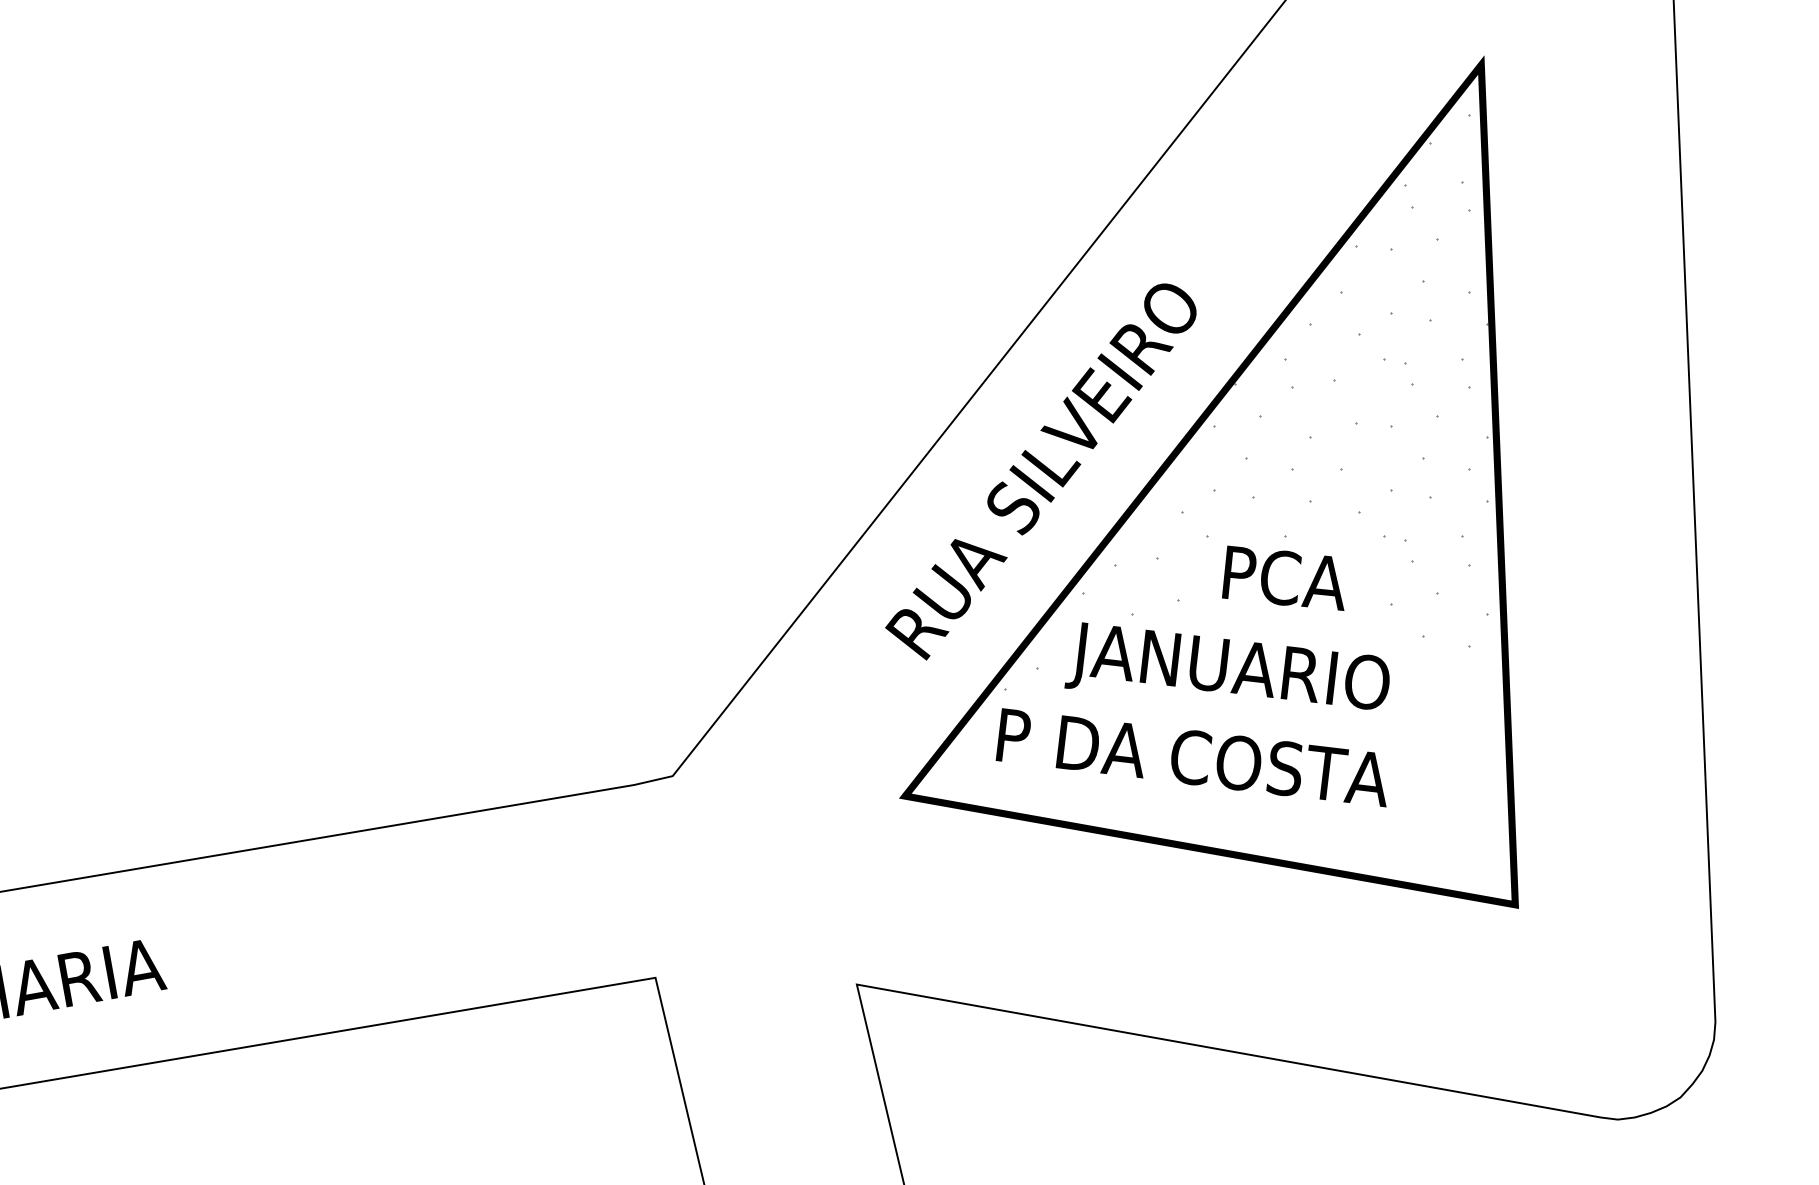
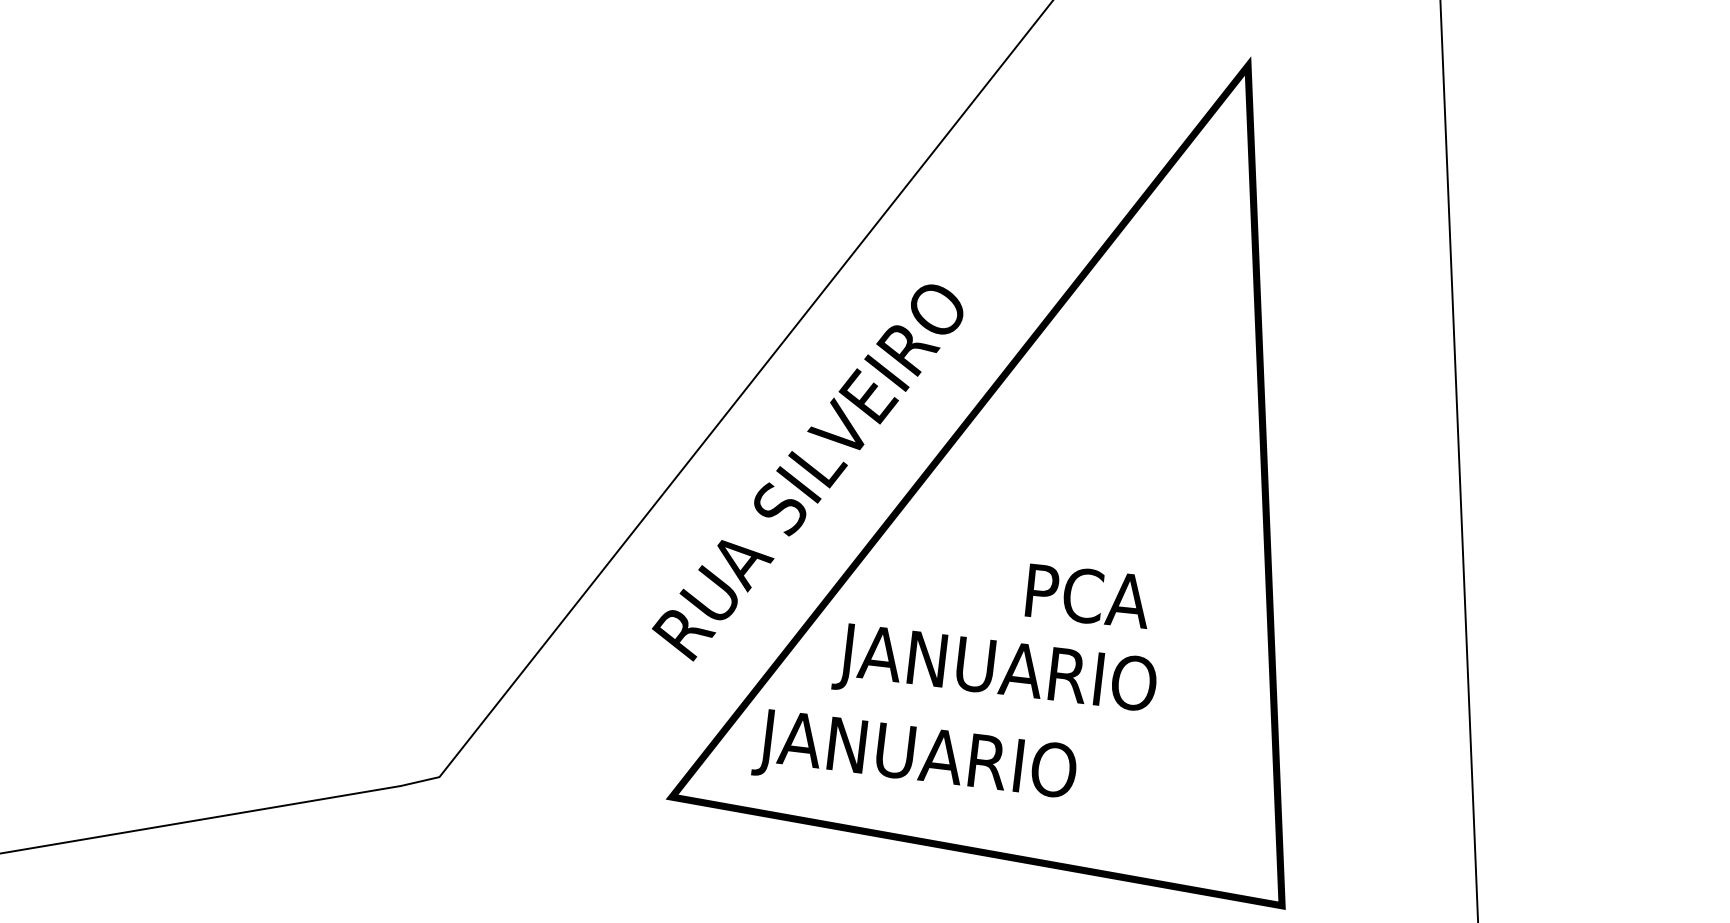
hatch: (1245, 401) -> (1012, 402), removed
text: (1283, 577) -> (1086, 595), moved
text: (1185, 758) -> (952, 759), P DA COSTA -> JANUARIO

